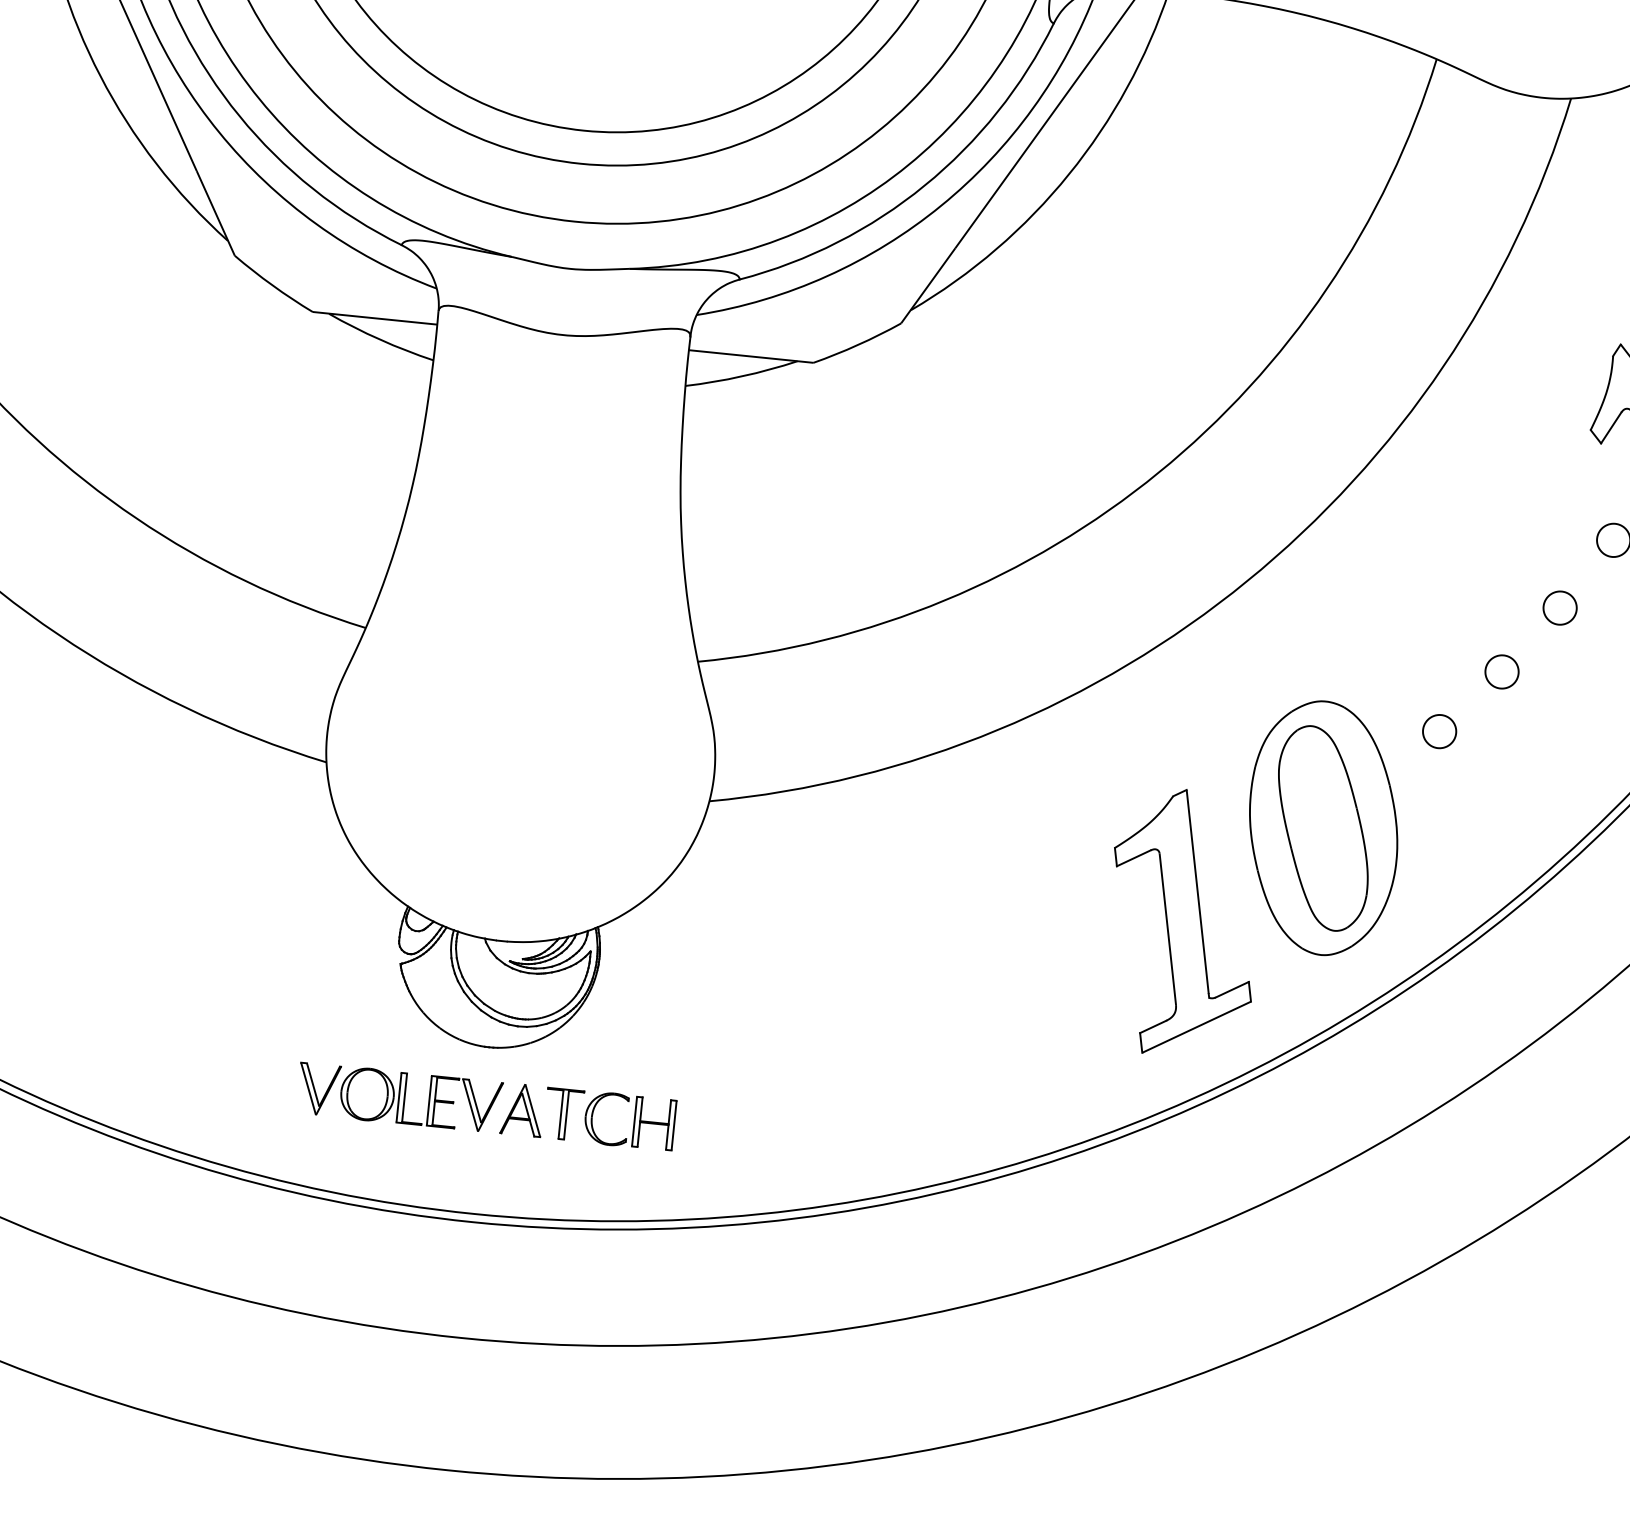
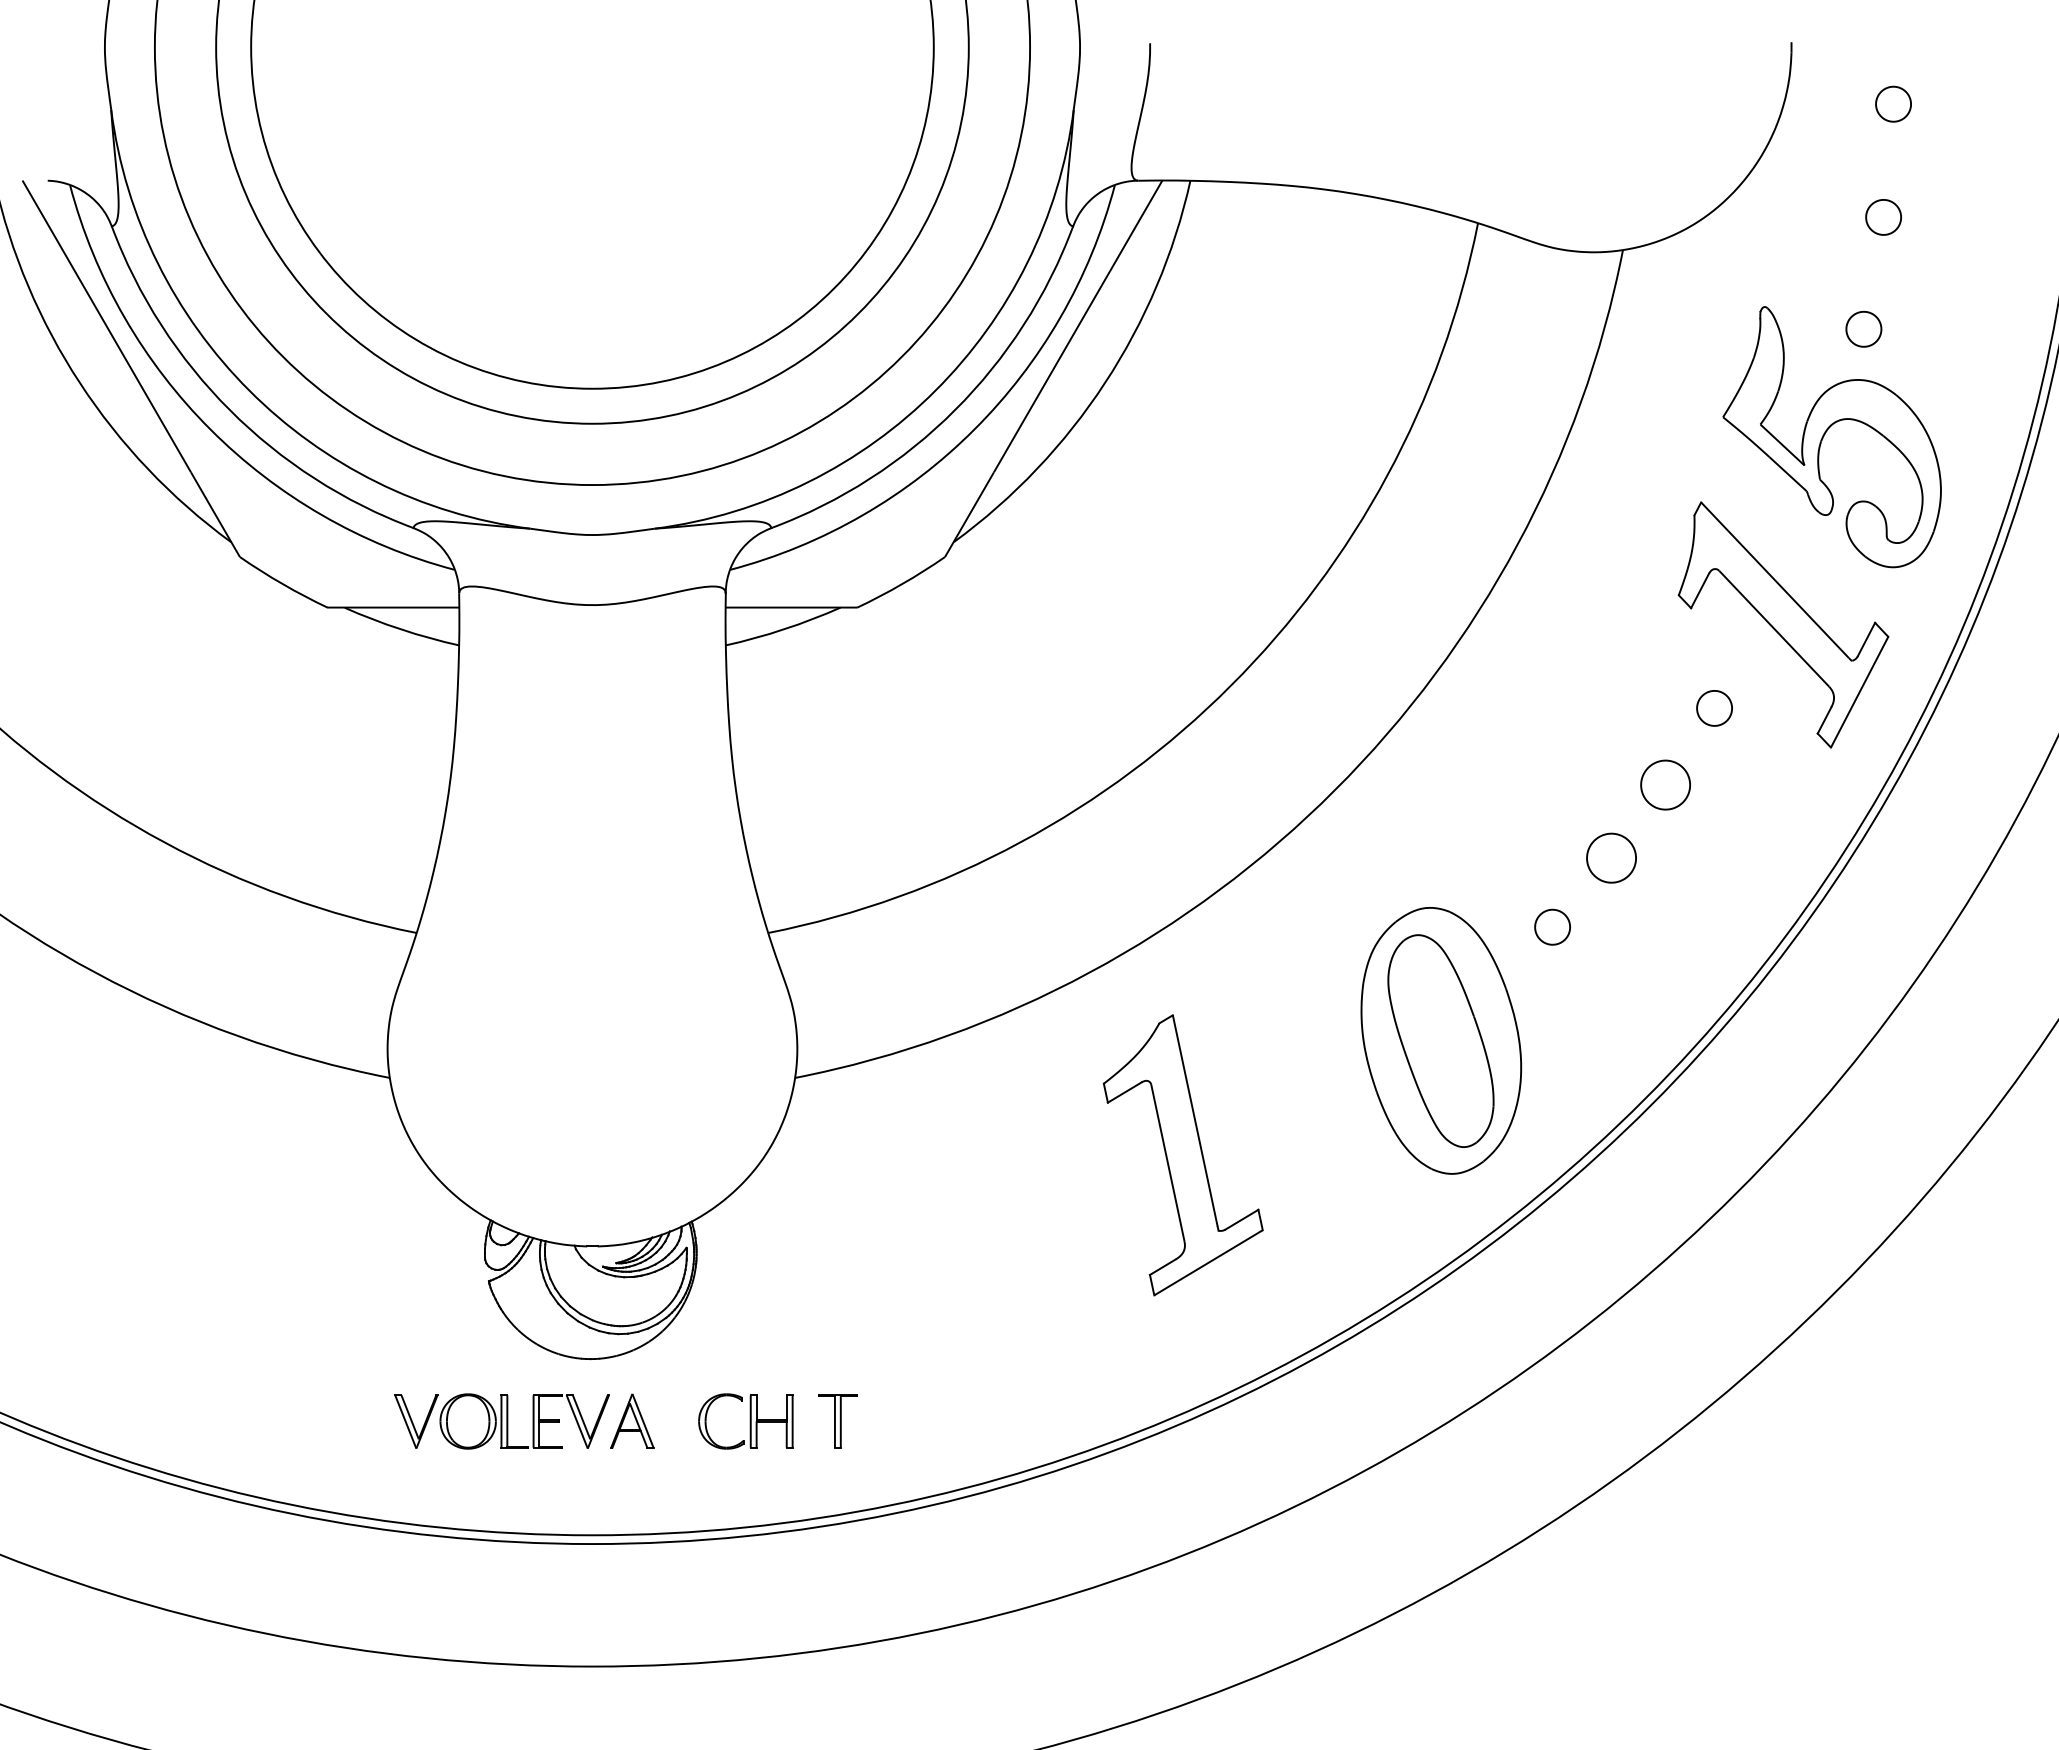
part: (1559, 607) -> (1665, 784), size x1.4
part: (1501, 671) -> (1611, 857), size x1.4
part: (1182, 923) -> (1182, 1155), moved
part: (563, 1114) -> (837, 1421), moved

